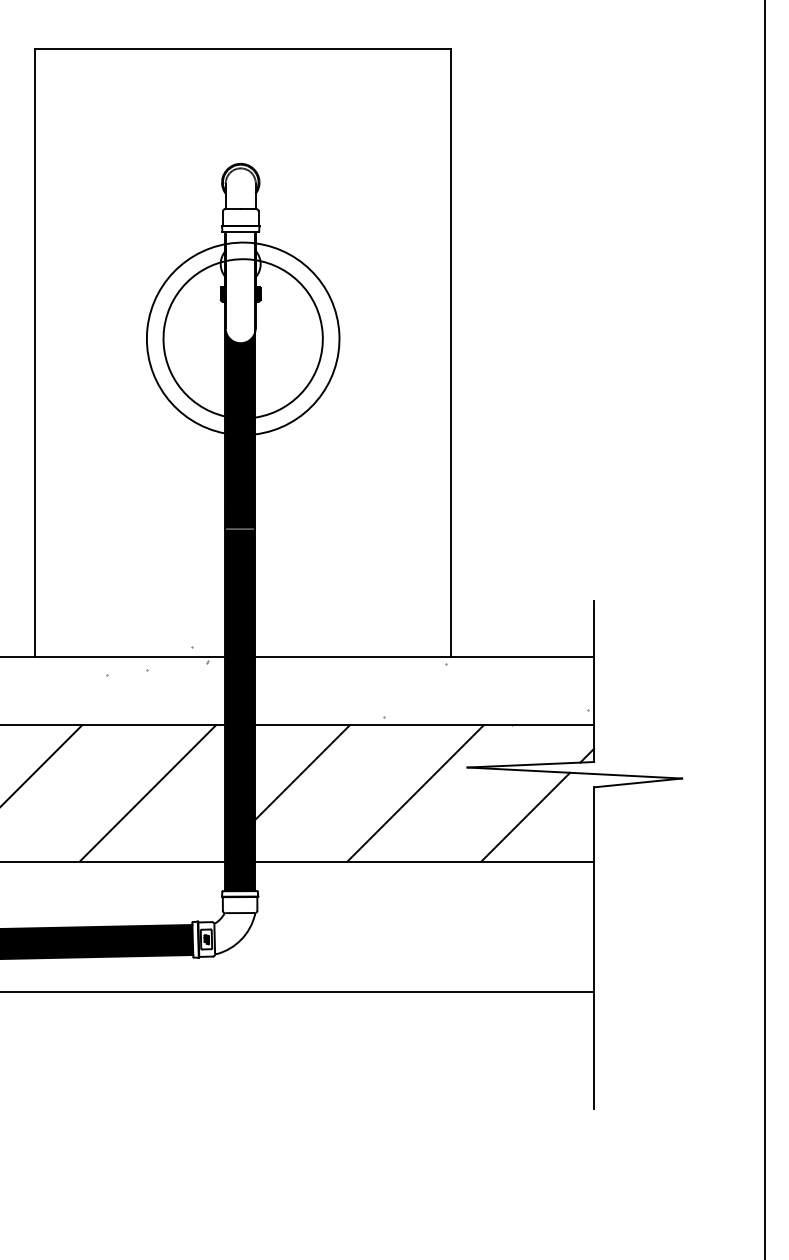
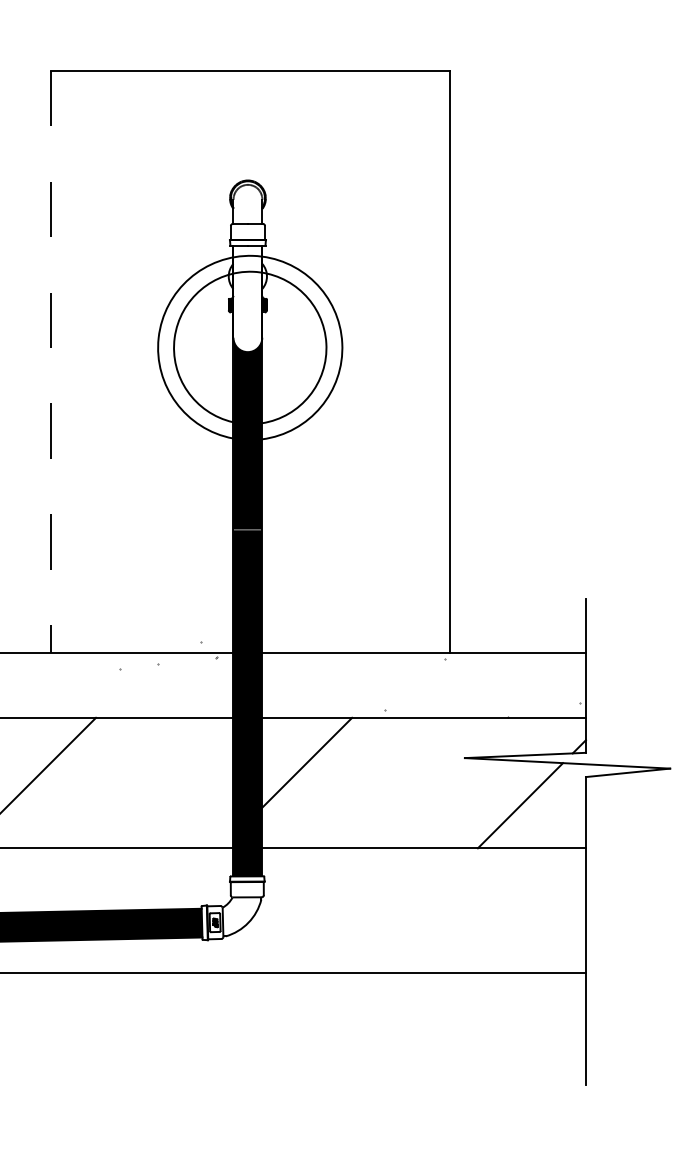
line: (34, 353) -> (50, 361), solid -> dashed
line: (147, 793) -> (158, 782), removed
line: (415, 793) -> (415, 782), removed

